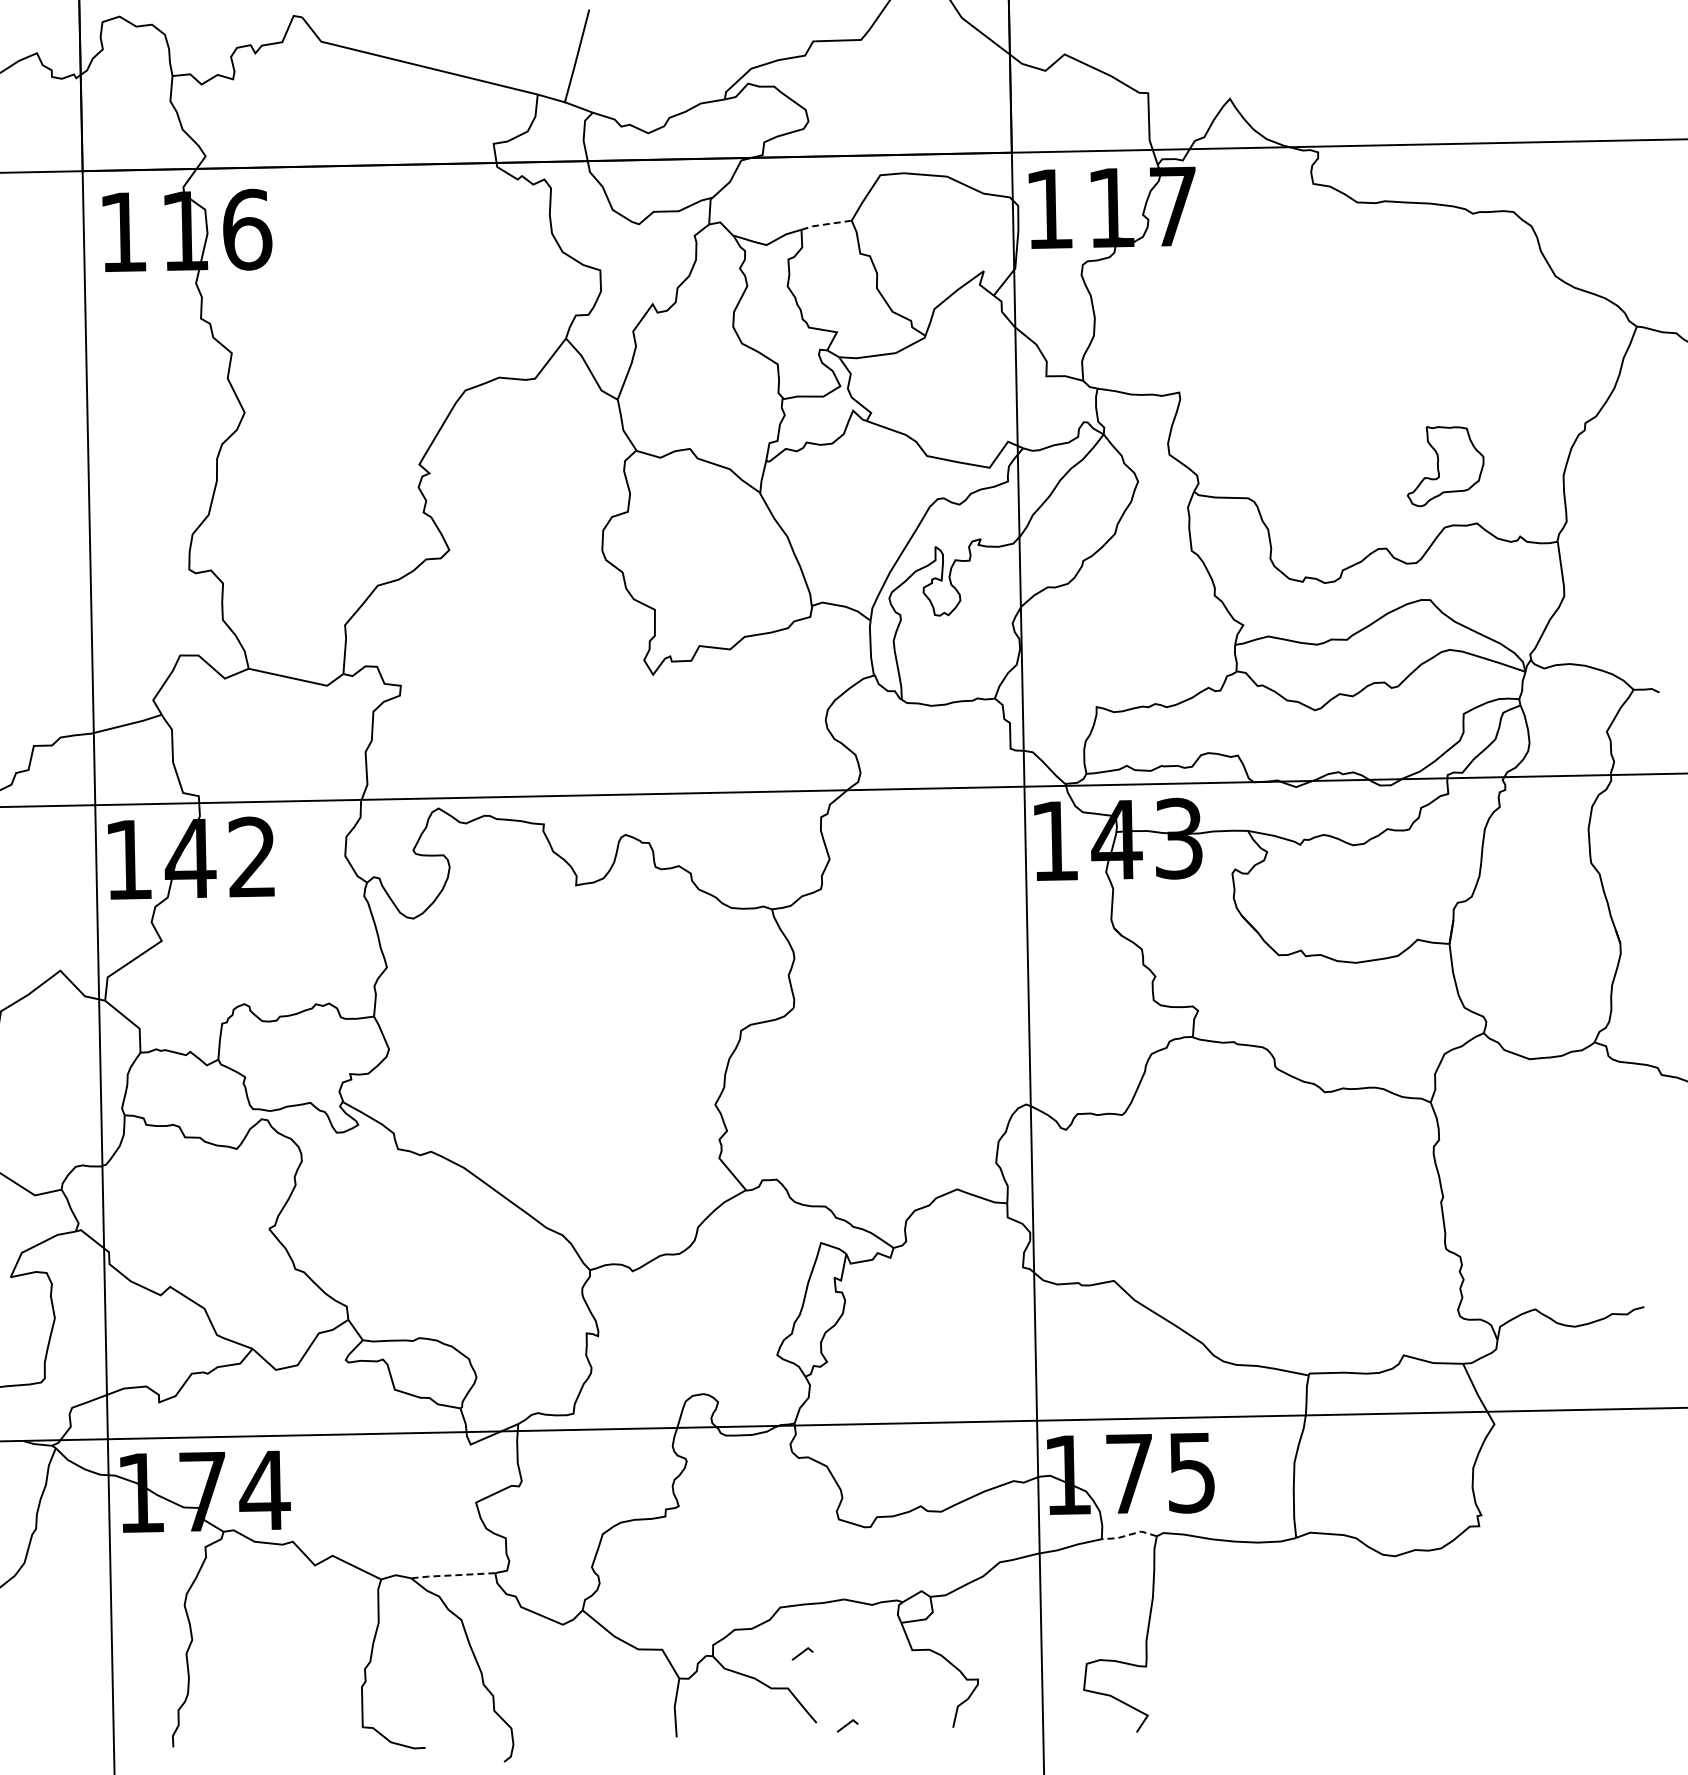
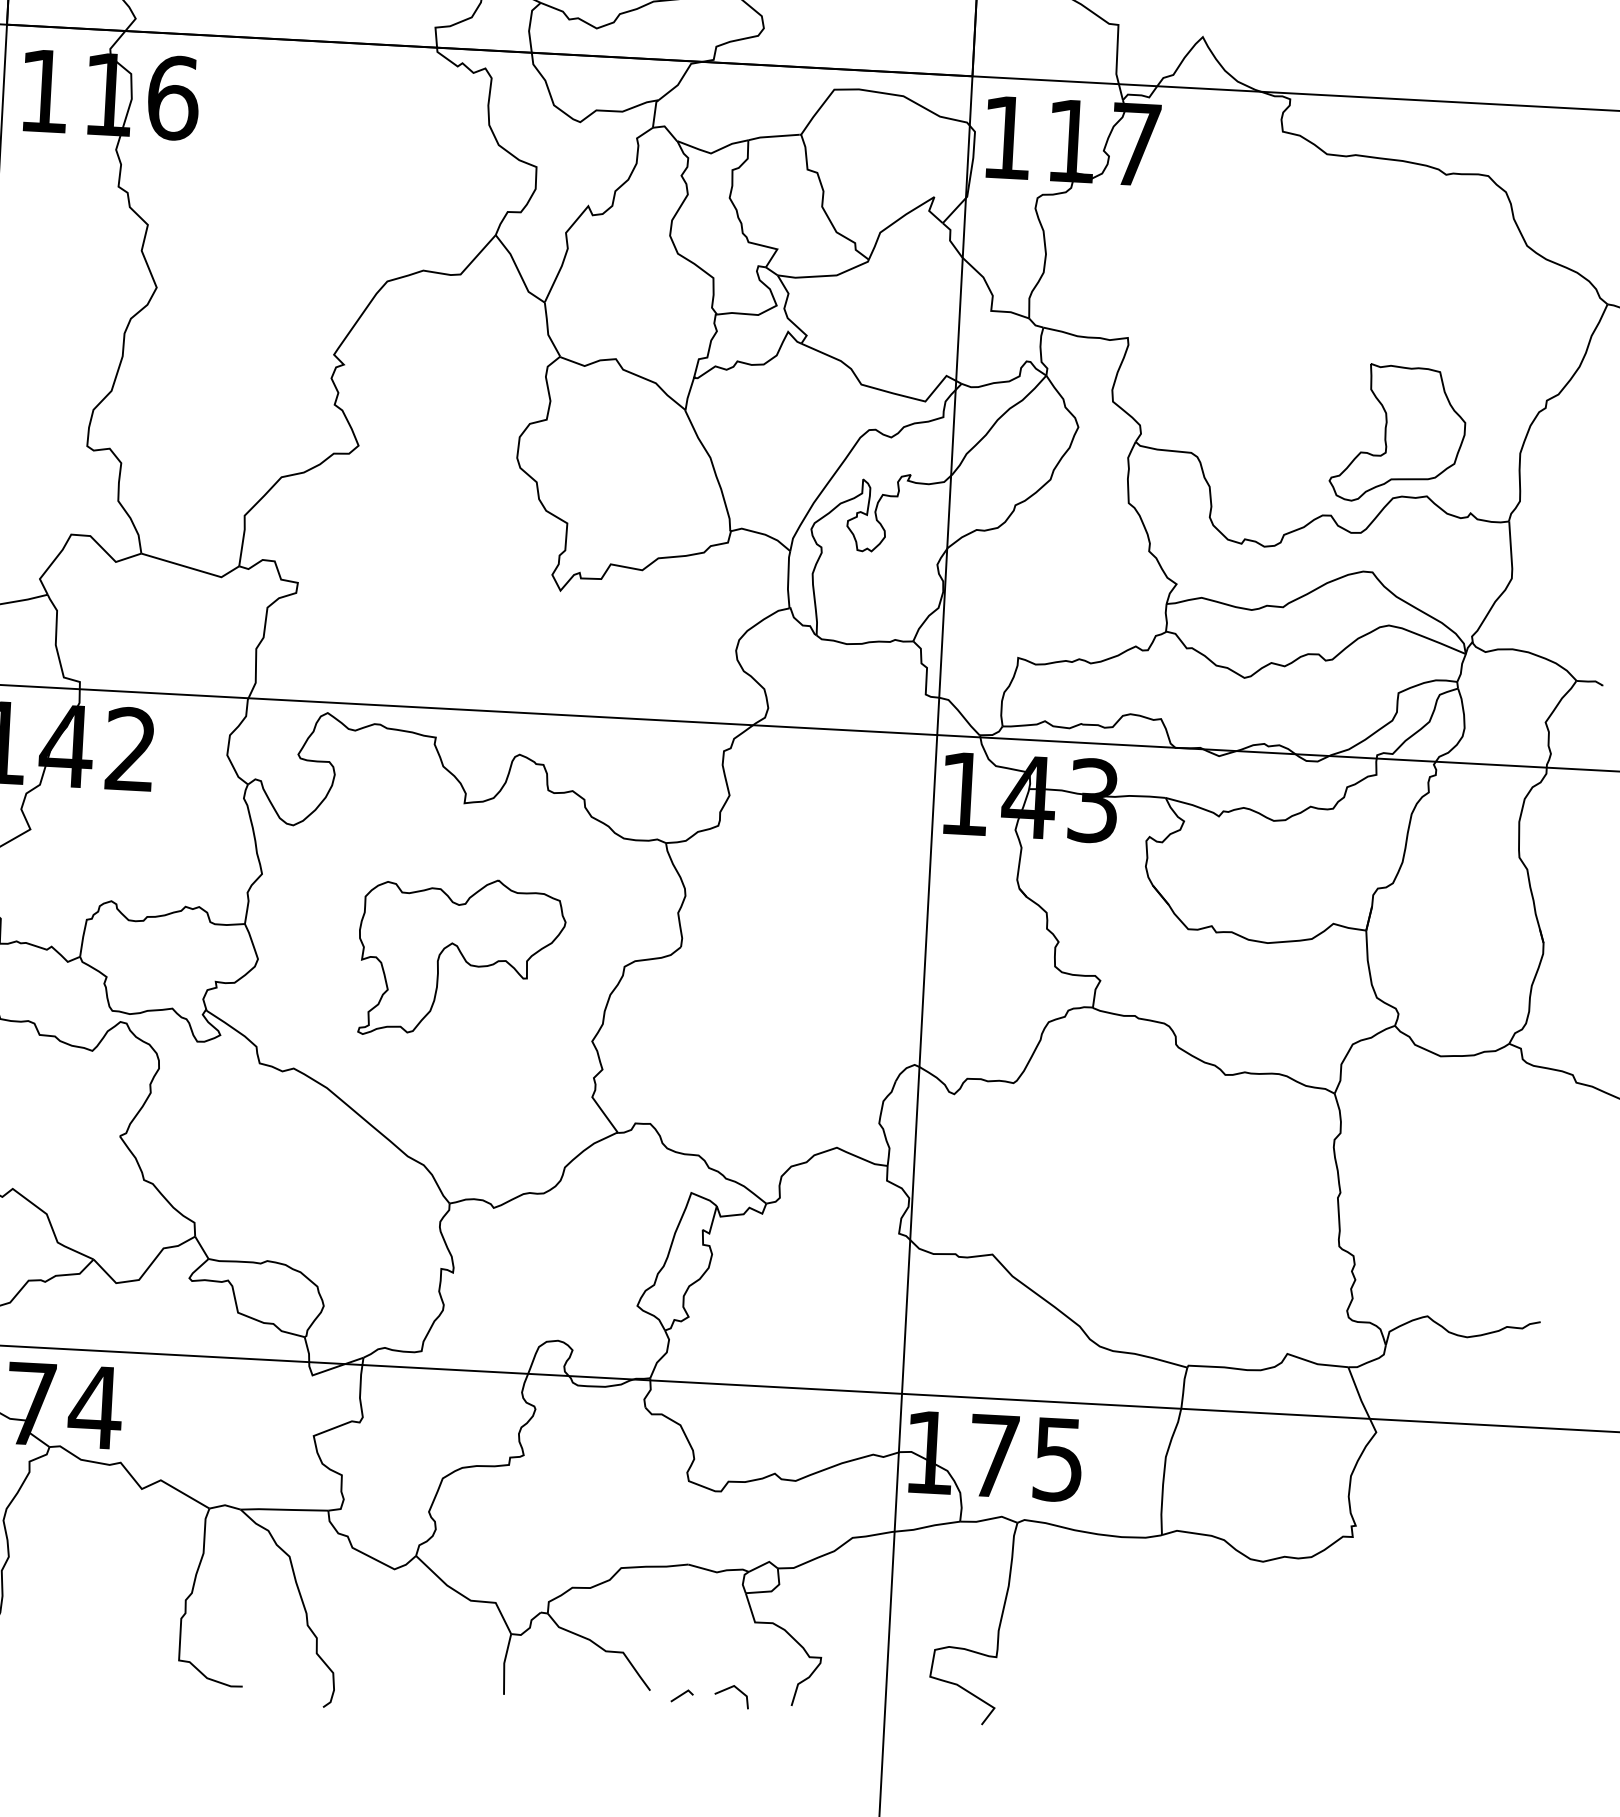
line: (825, 224) -> (773, 136), dashed -> solid
part: (1445, 466) -> (1398, 434), size x1.67
part: (582, 1035) -> (459, 959), added
line: (1129, 1534) -> (989, 1518), dashed -> solid
line: (453, 1575) -> (284, 1509), dashed -> solid
line: (802, 1653) -> (640, 1617), removed
line: (891, 1716) -> (728, 1689), added

